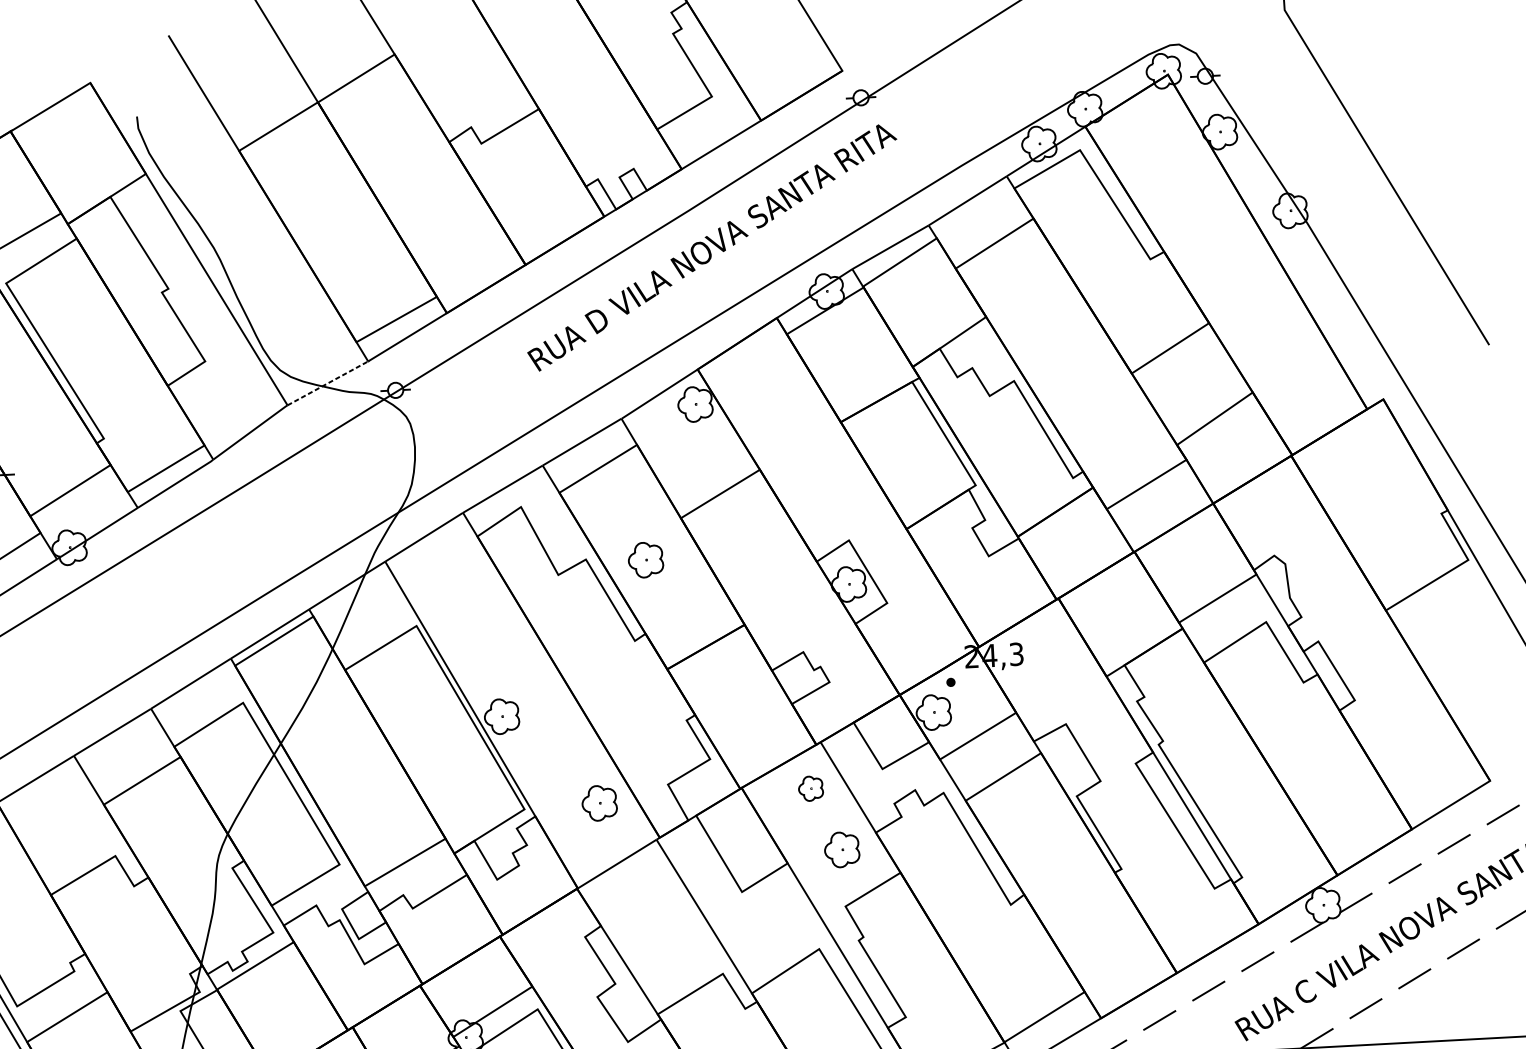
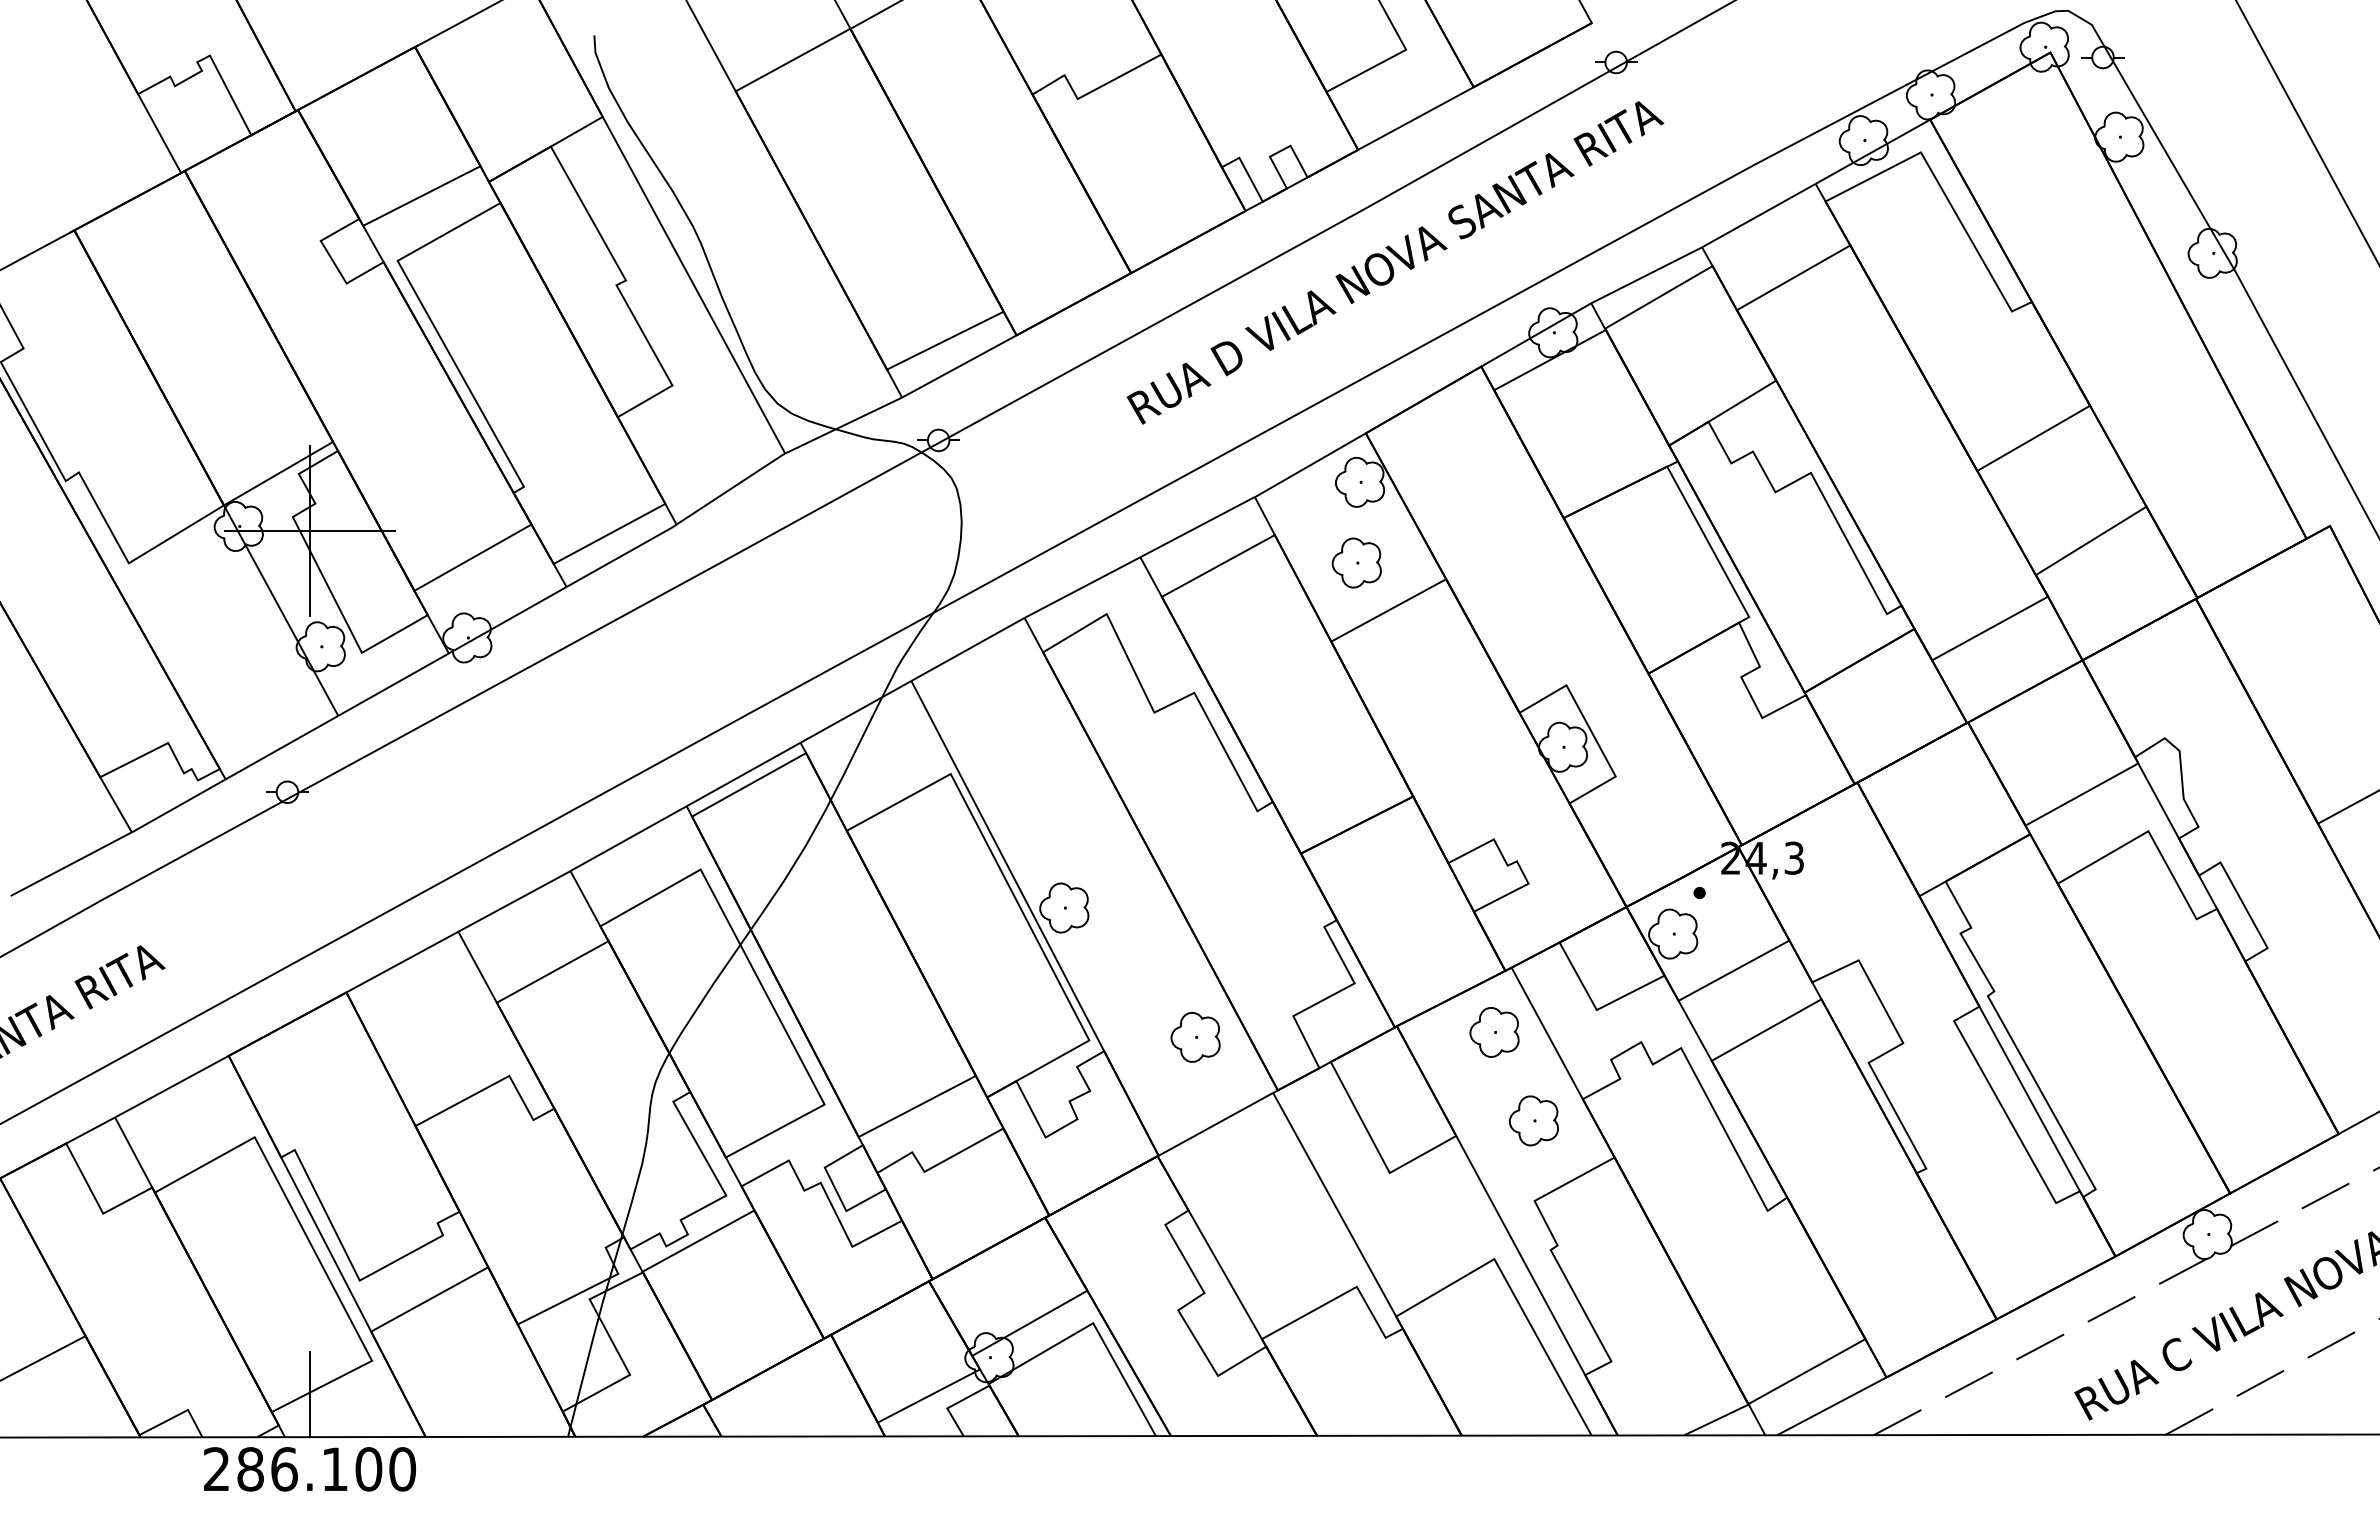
line: (328, 383) -> (844, 425), dashed -> solid
part: (645, 559) -> (1356, 562), moved
part: (810, 788) -> (1494, 1032), size x1.43

